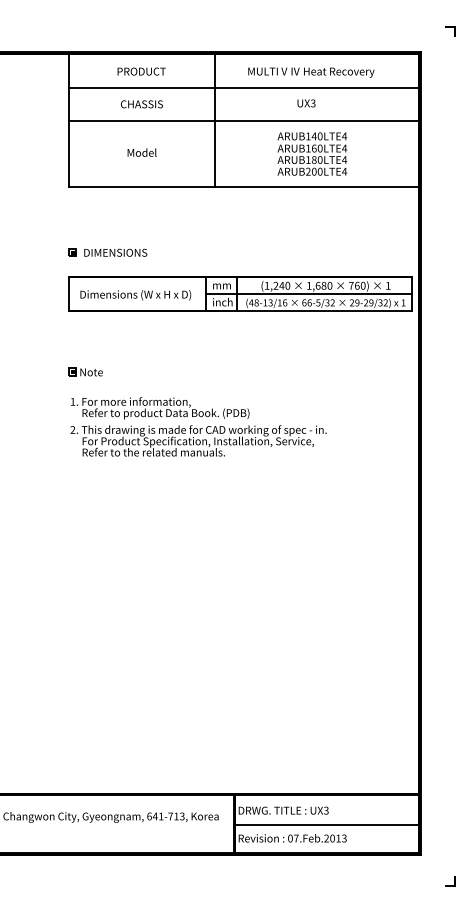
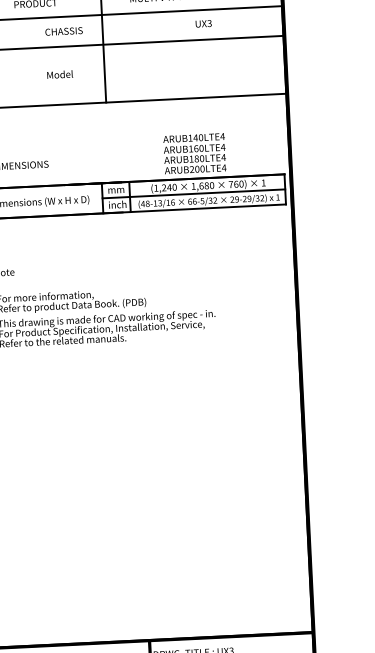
text: (306, 103) -> (203, 23), moved
text: (141, 104) -> (63, 31), moved
text: (141, 152) -> (59, 74), moved
text: (312, 153) -> (194, 153), moved

